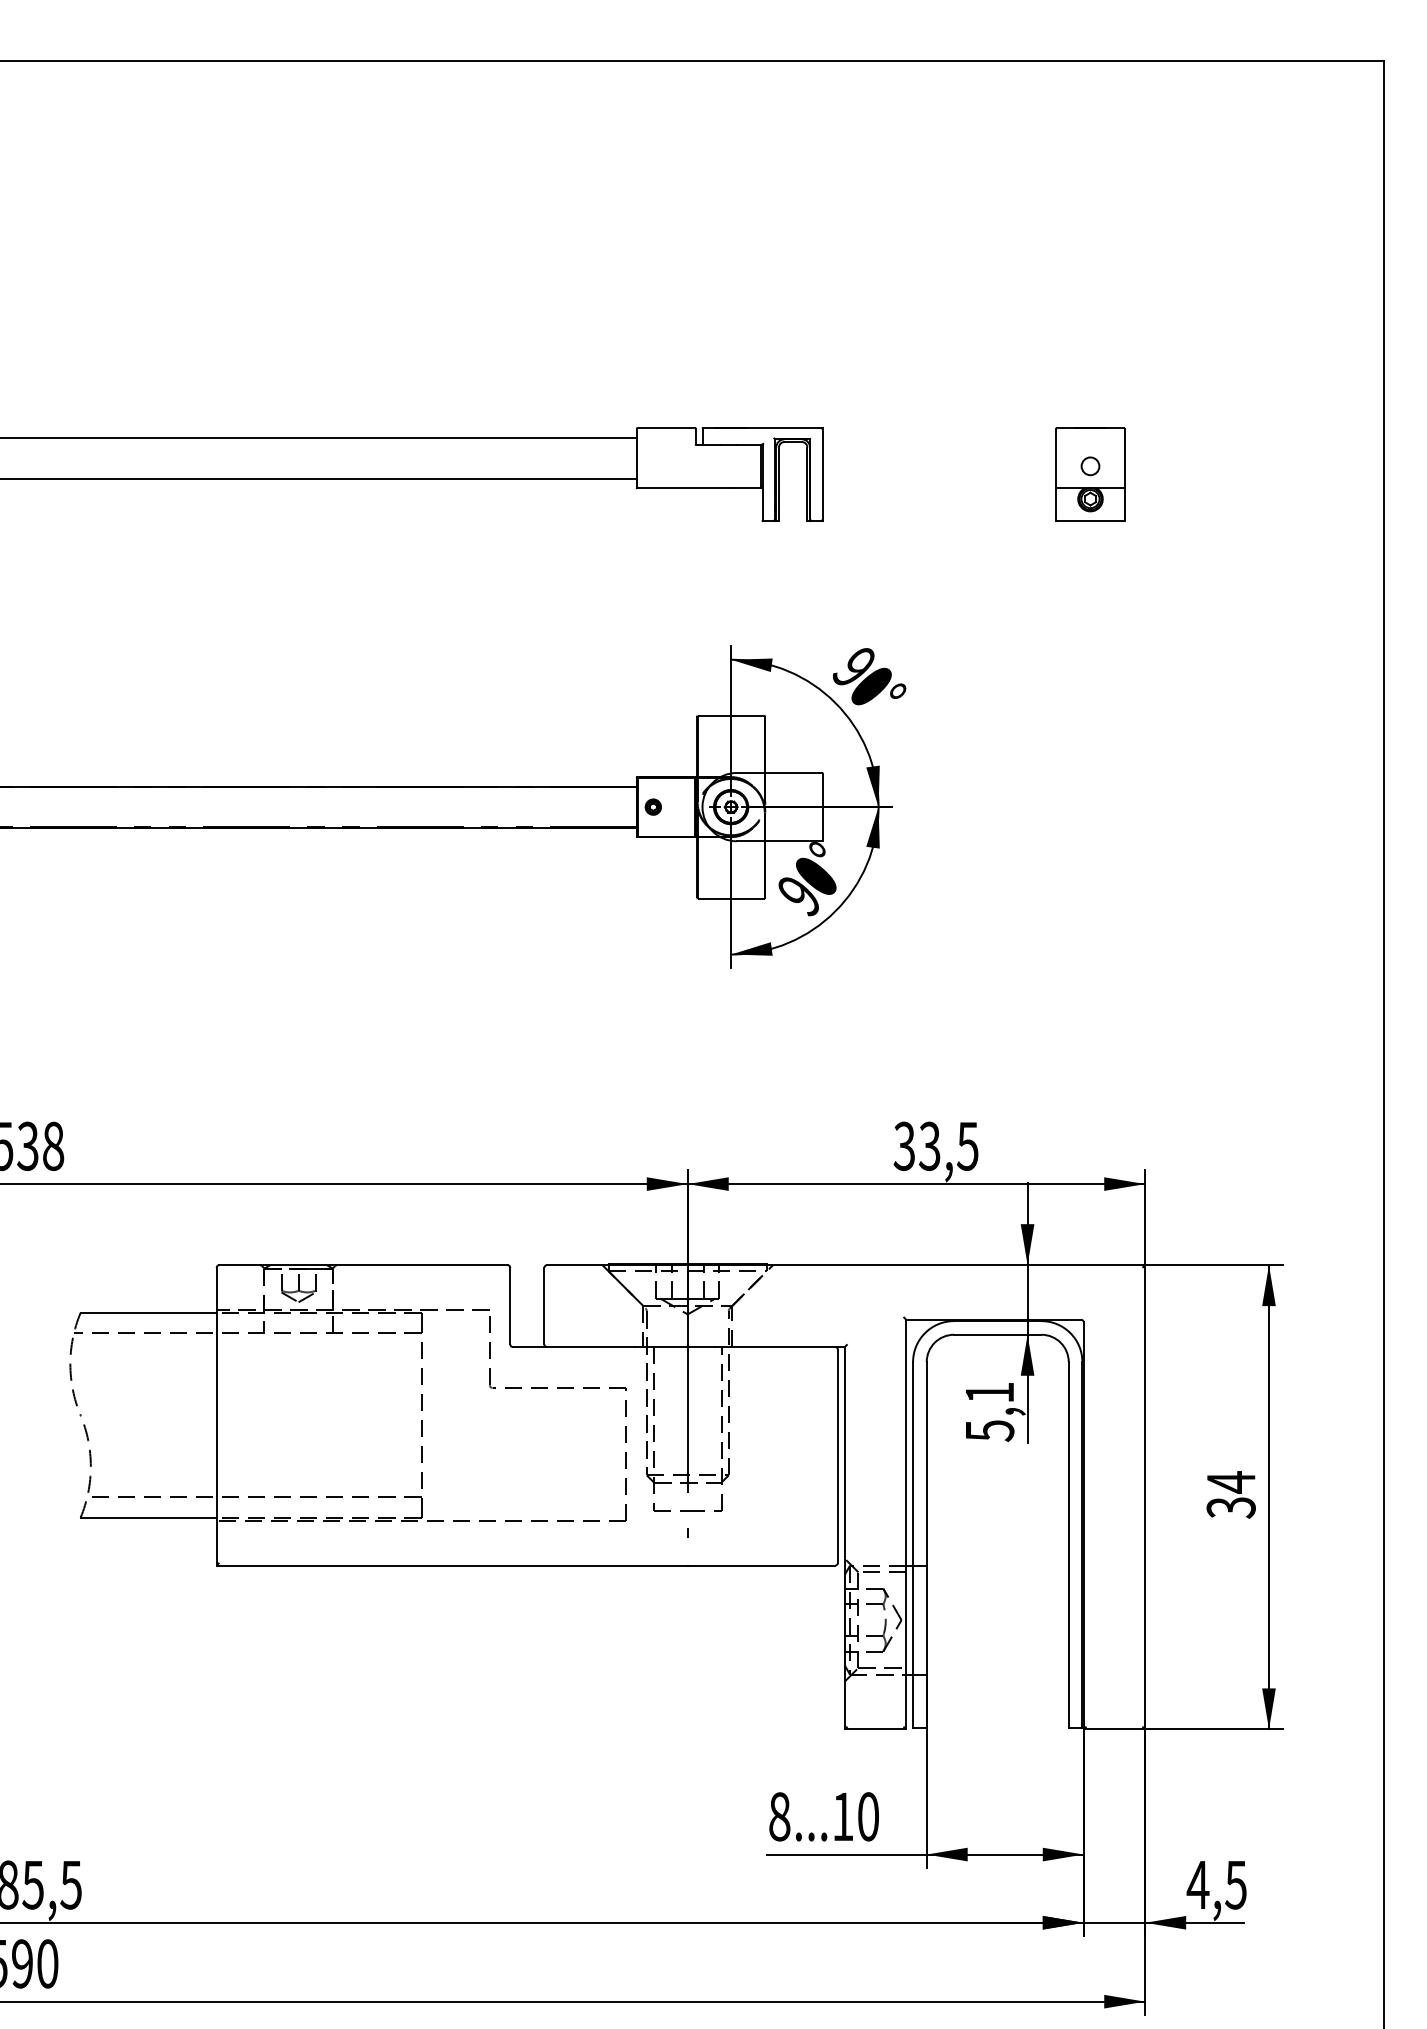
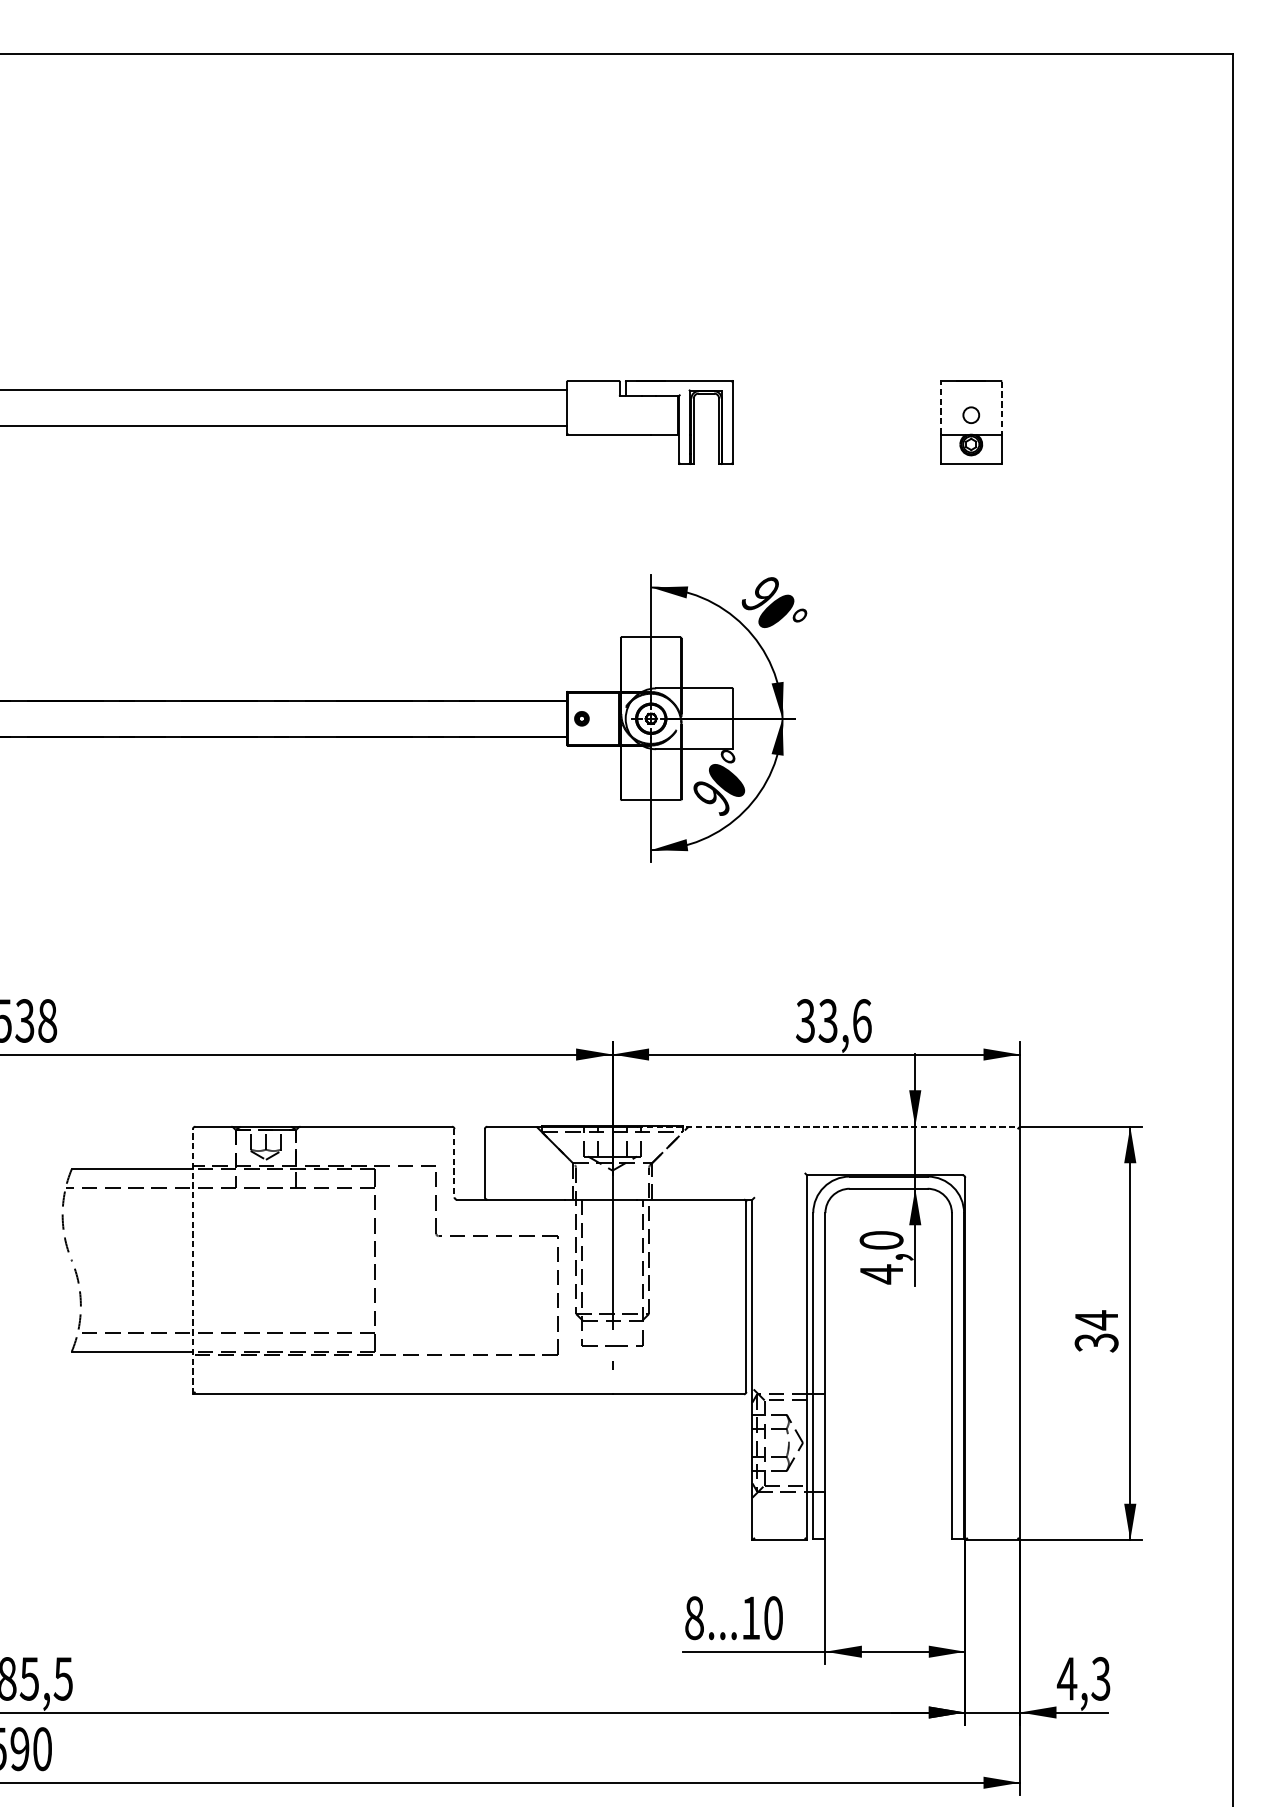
line: (1056, 457) -> (941, 407), solid -> dashed
line: (1124, 458) -> (1001, 408), solid -> dashed
text: (967, 1146) -> (861, 1021), 33,5 -> 33,6
line: (930, 1265) -> (828, 1127), solid -> dashed
line: (510, 1306) -> (454, 1163), solid -> dashed
text: (989, 1412) -> (881, 1257), 5,1 -> 4,0
line: (216, 1416) -> (192, 1261), solid -> dashed
text: (1235, 1884) -> (1100, 1678), 4,5 -> 4,3

